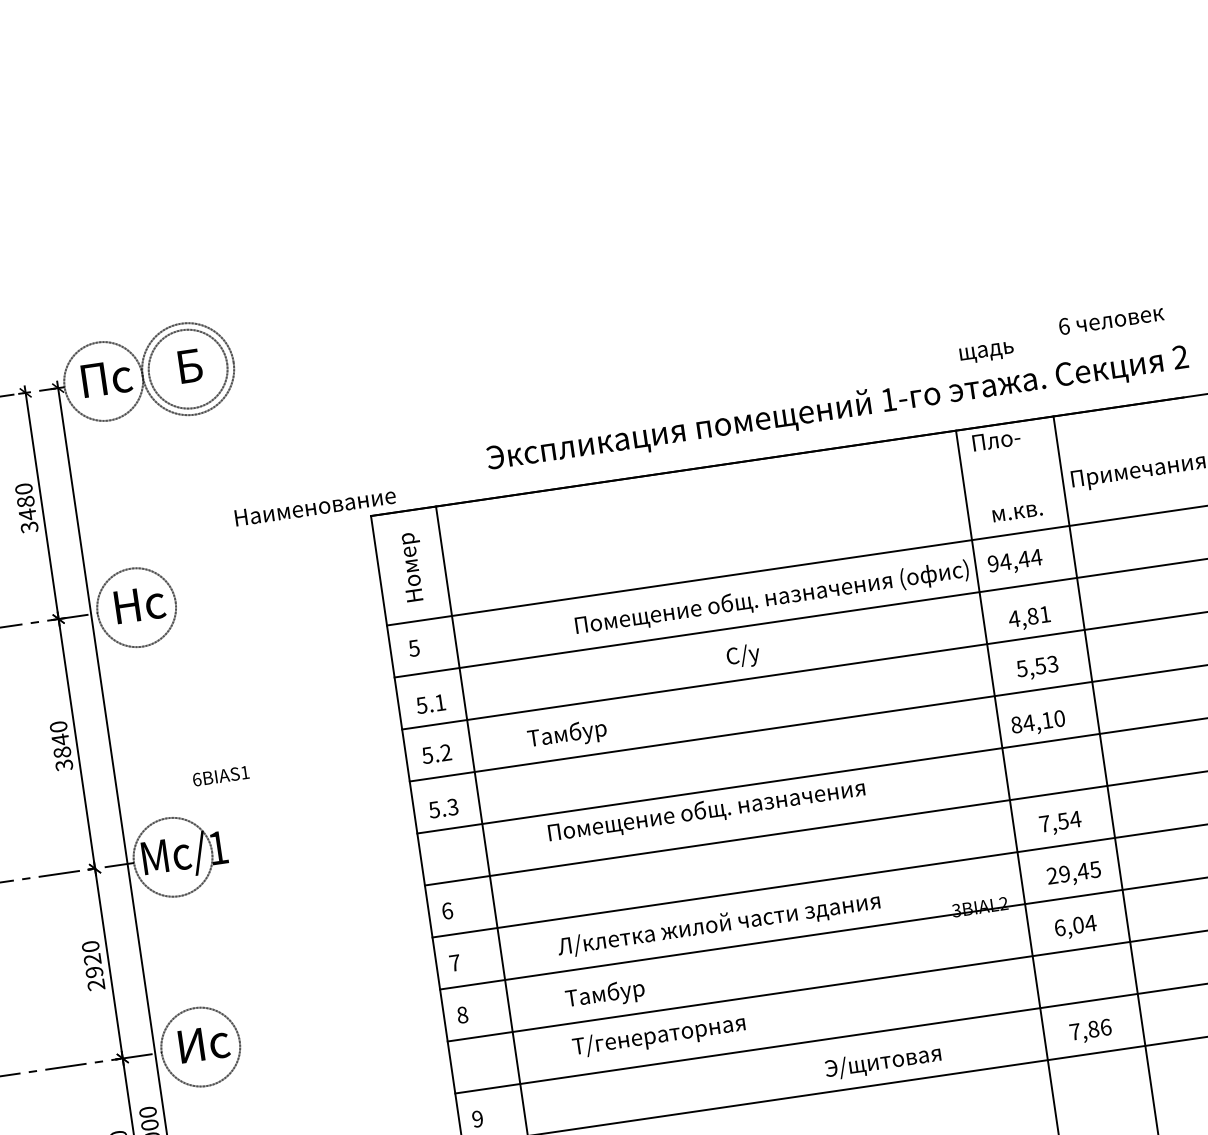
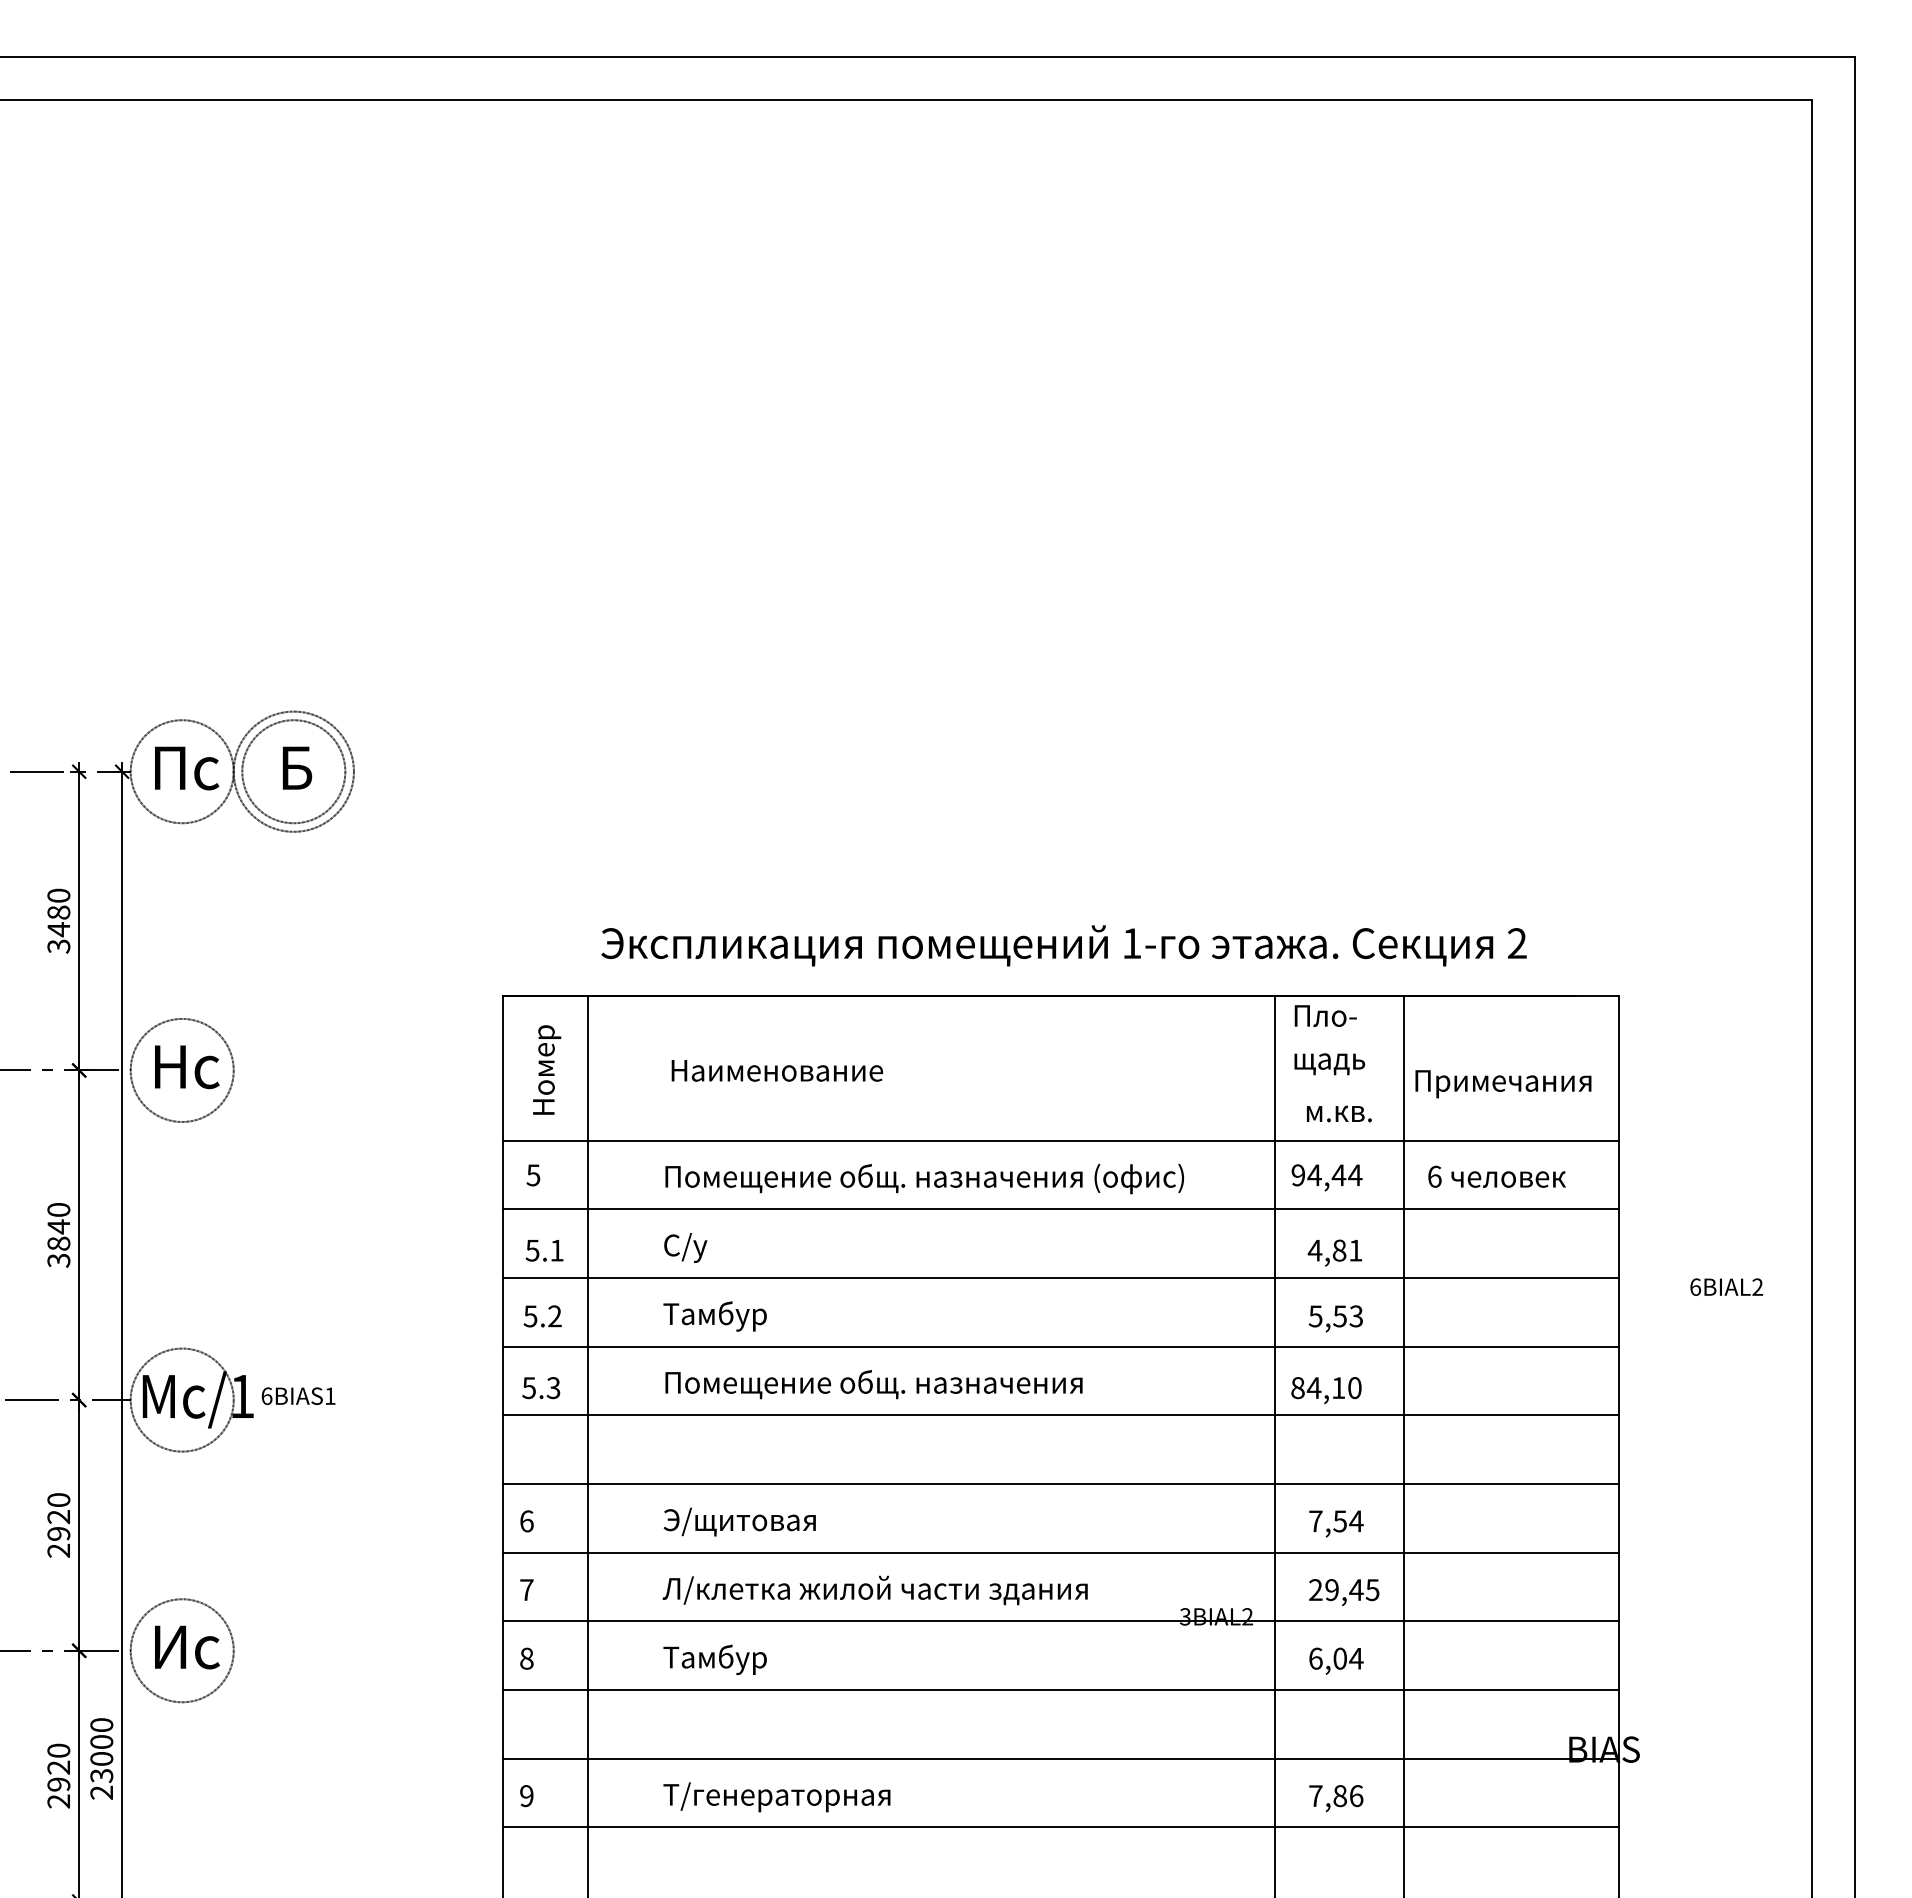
text: (1110, 319) -> (1496, 1176), moved
text: (986, 353) -> (1329, 1064), moved
text: (837, 408) -> (1063, 945), moved
text: (314, 506) -> (776, 1070), moved
text: (771, 598) -> (924, 1178), moved
text: (743, 656) -> (685, 1247), moved
text: (220, 775) -> (298, 1395), moved
text: (706, 811) -> (873, 1384), moved
text: (658, 1036) -> (776, 1797), moved
text: (882, 1061) -> (739, 1521), moved

